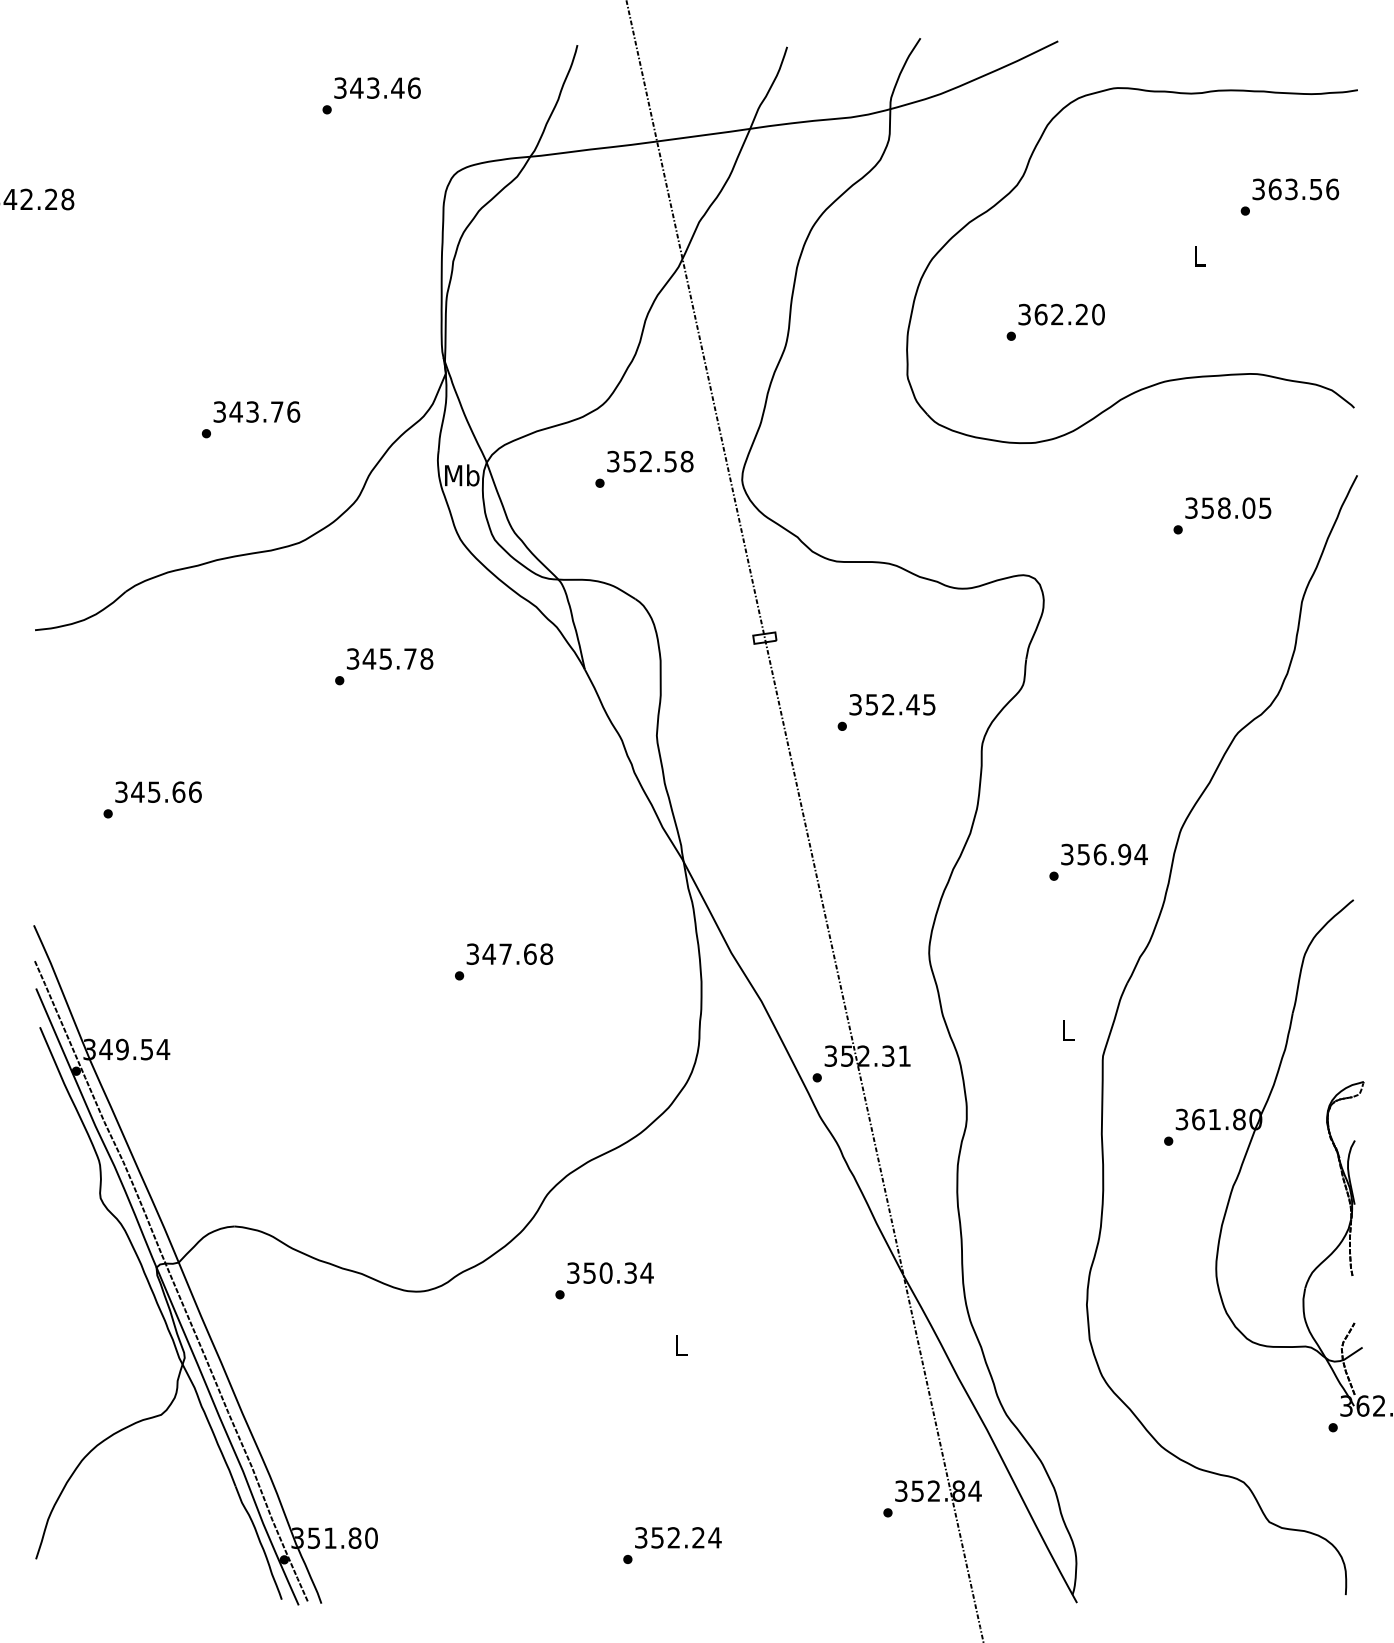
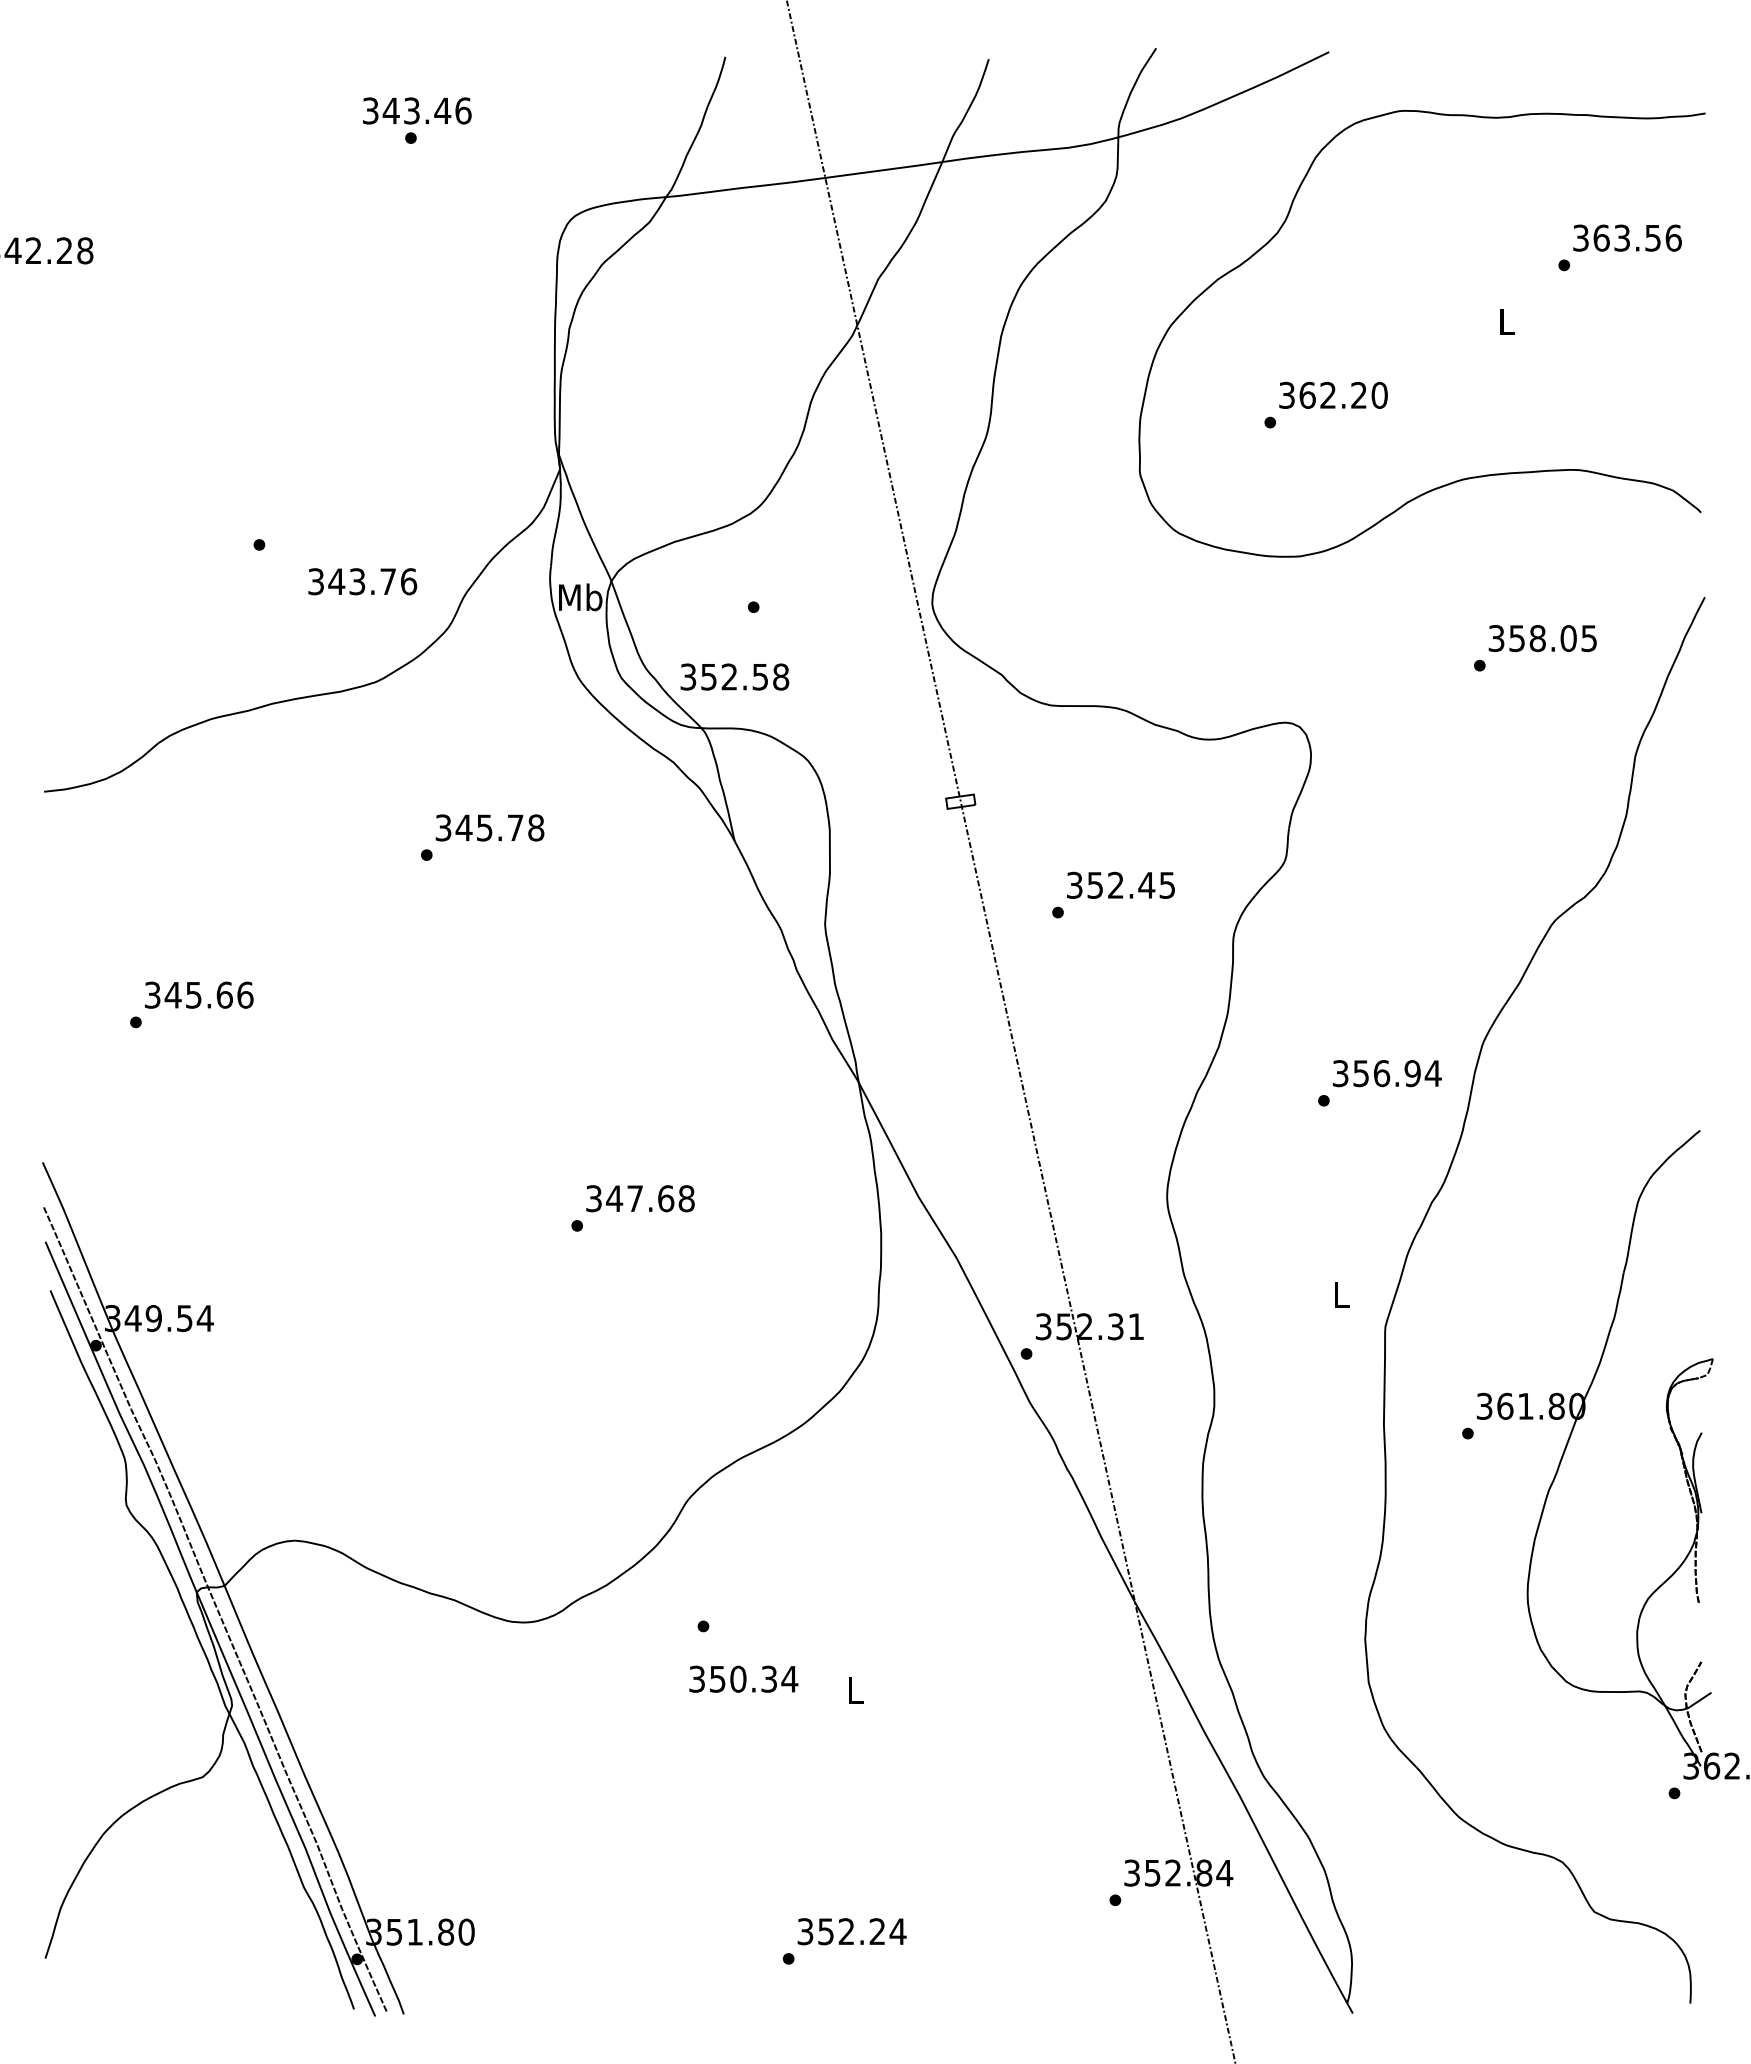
text: (377, 87) -> (417, 110), moved
text: (256, 411) -> (362, 581), moved
text: (650, 461) -> (734, 676), moved
text: (610, 1272) -> (743, 1678), moved

